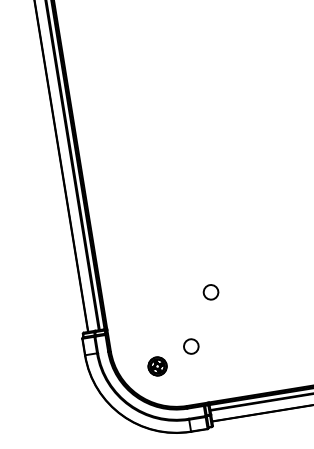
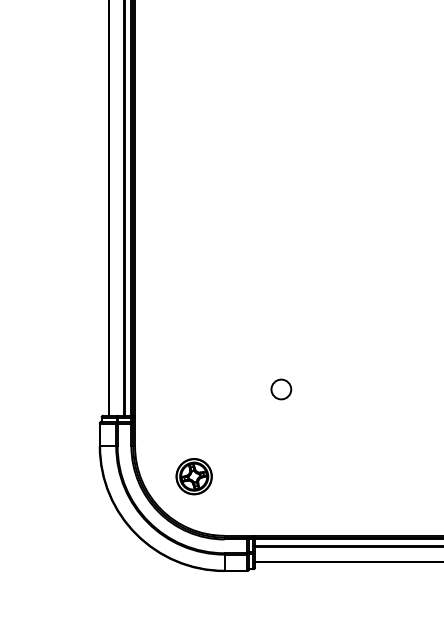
circle: (191, 346) -> (243, 457), removed
part: (157, 366) -> (193, 476), size x1.43

